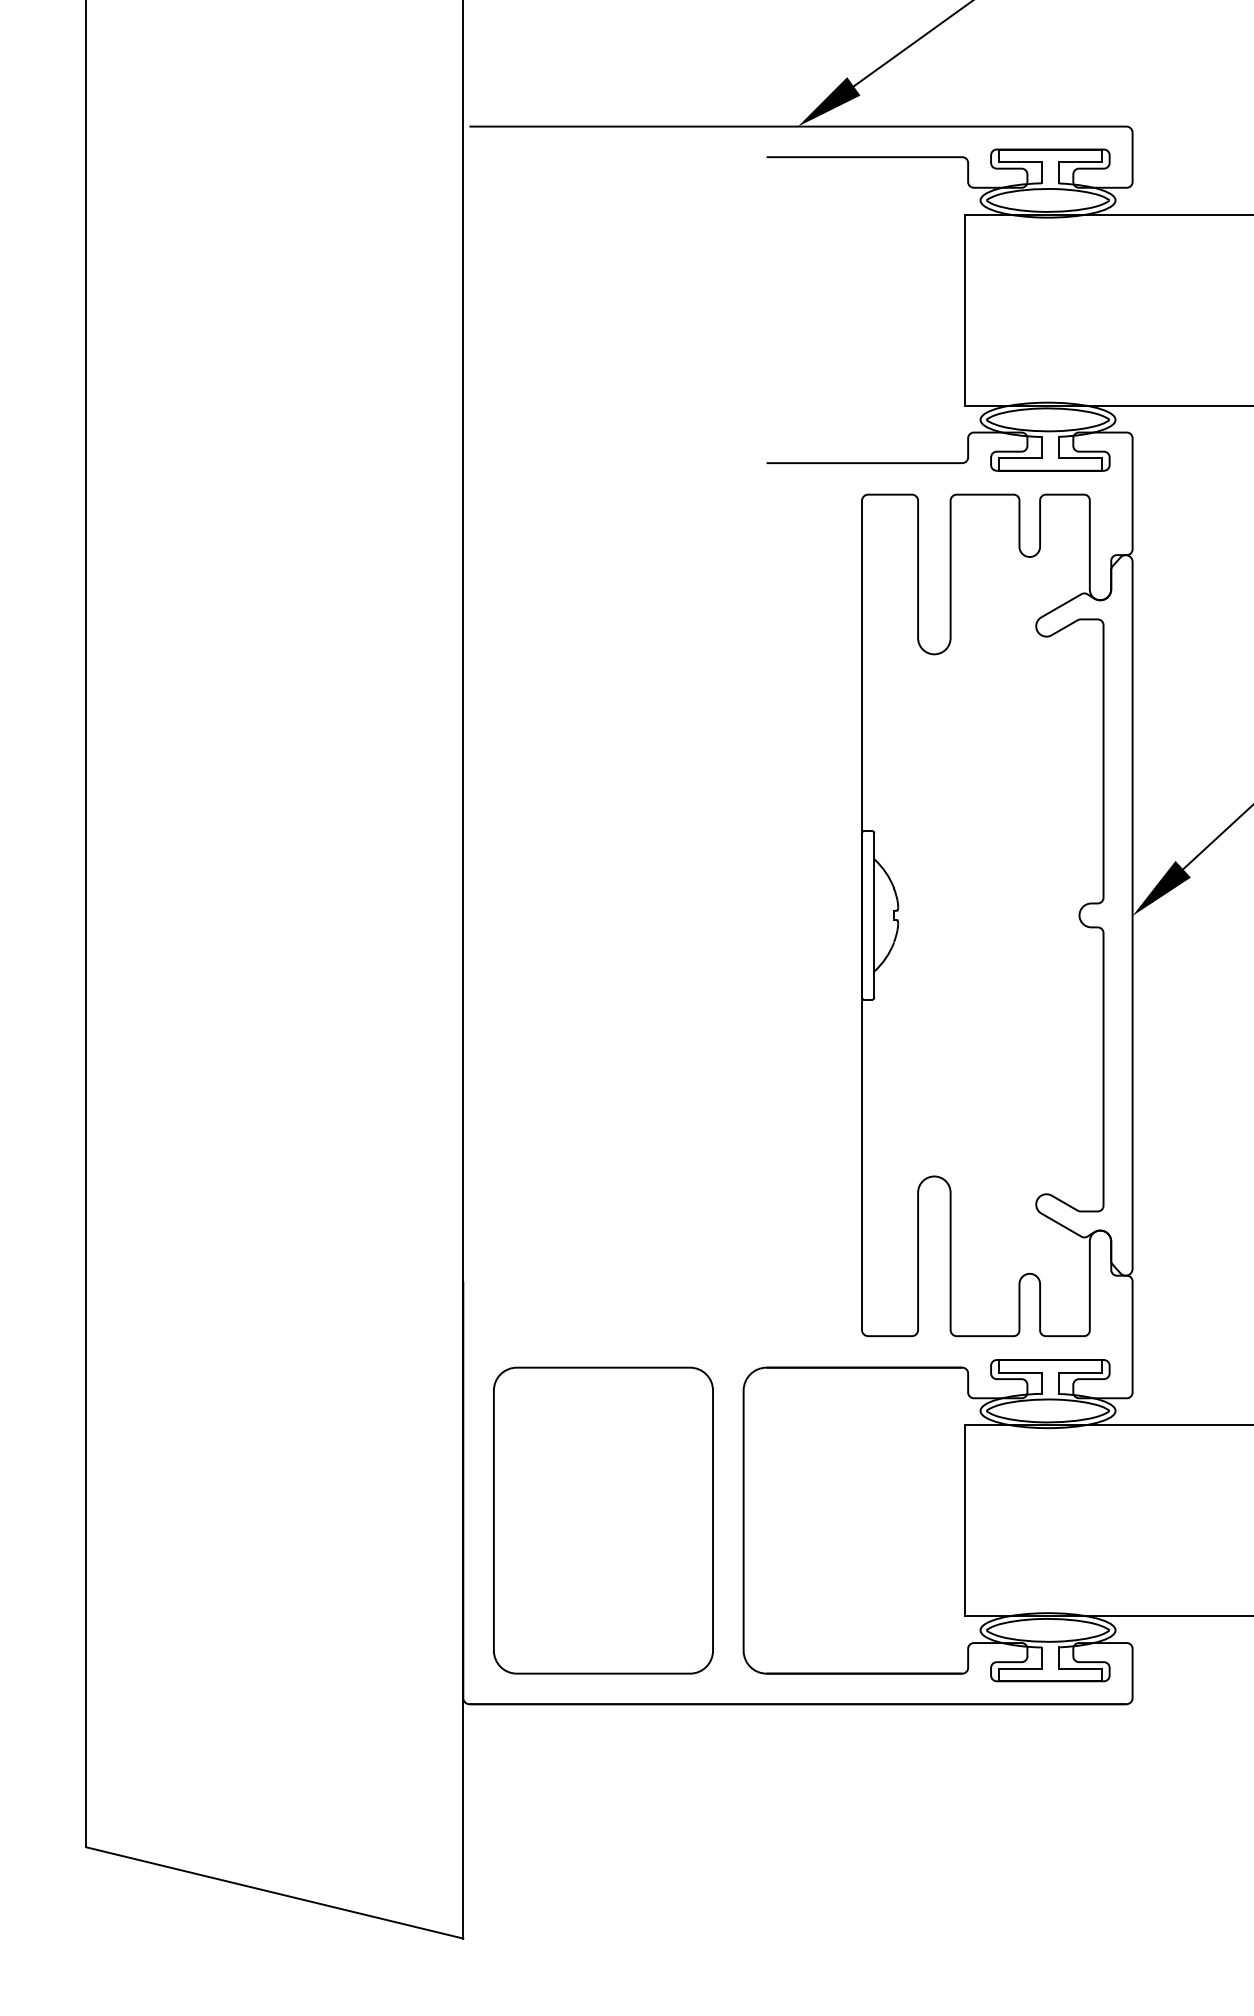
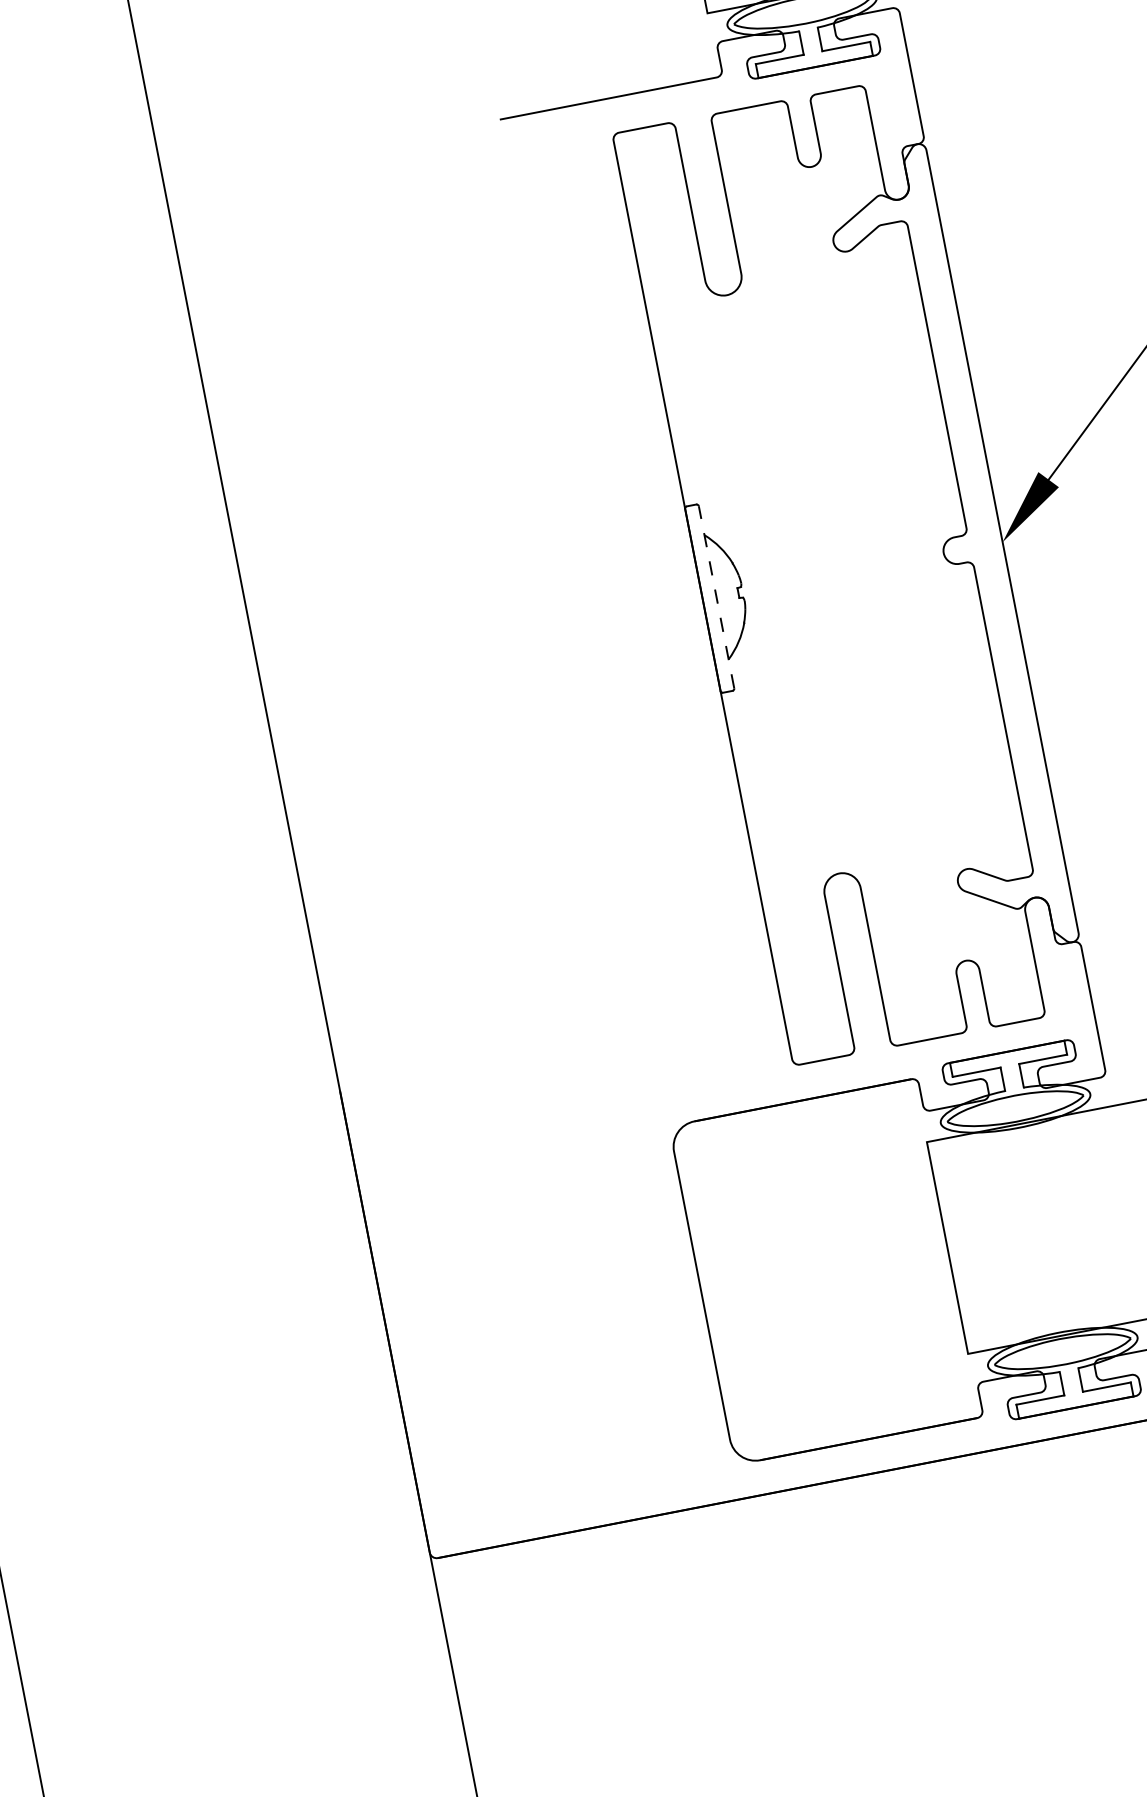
line: (874, 914) -> (716, 596), solid -> dashed
part: (603, 1520) -> (546, 1325), removed

